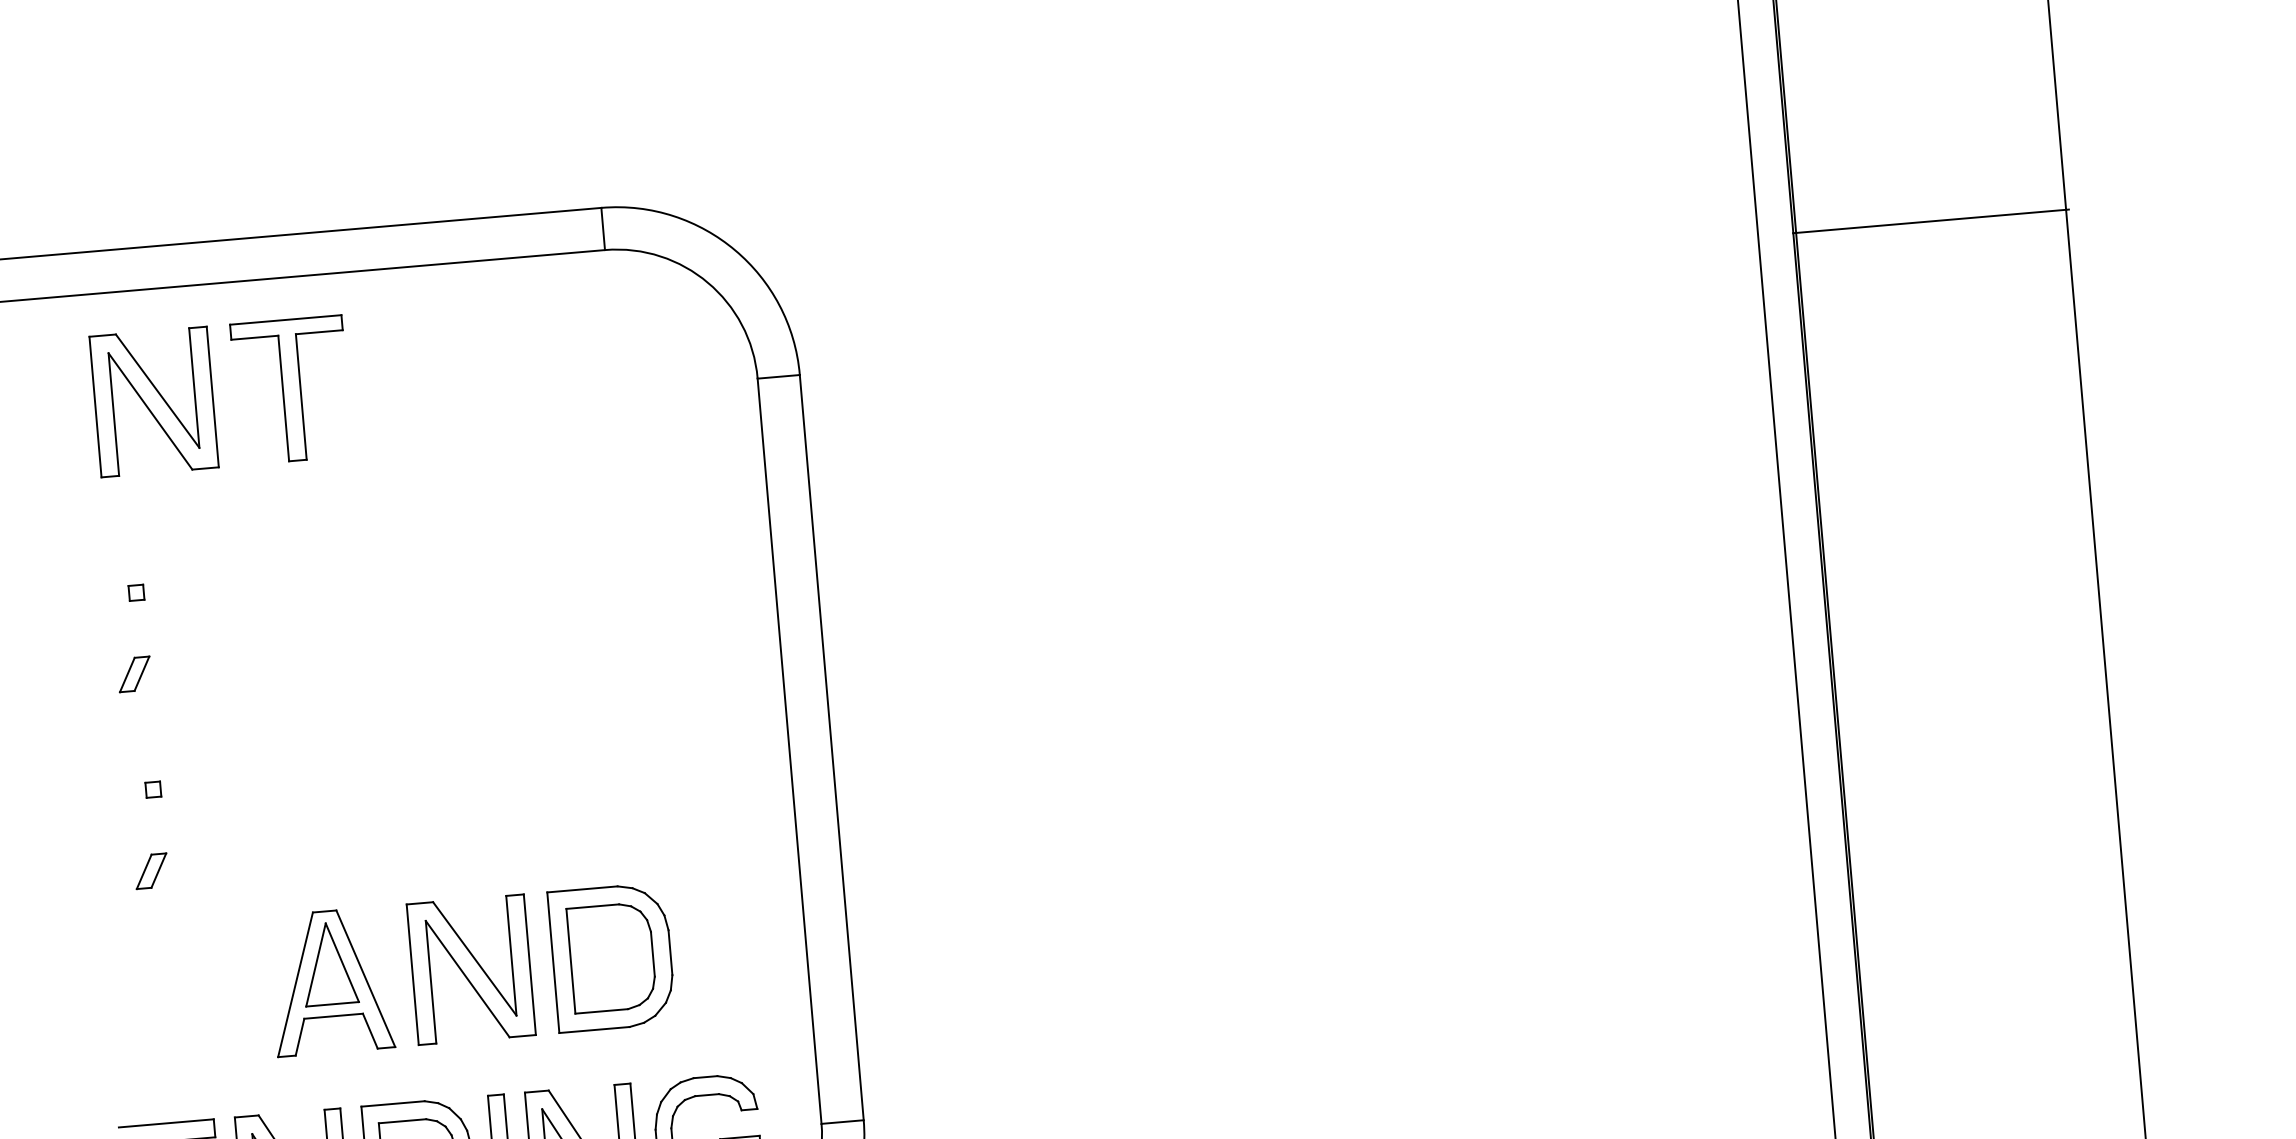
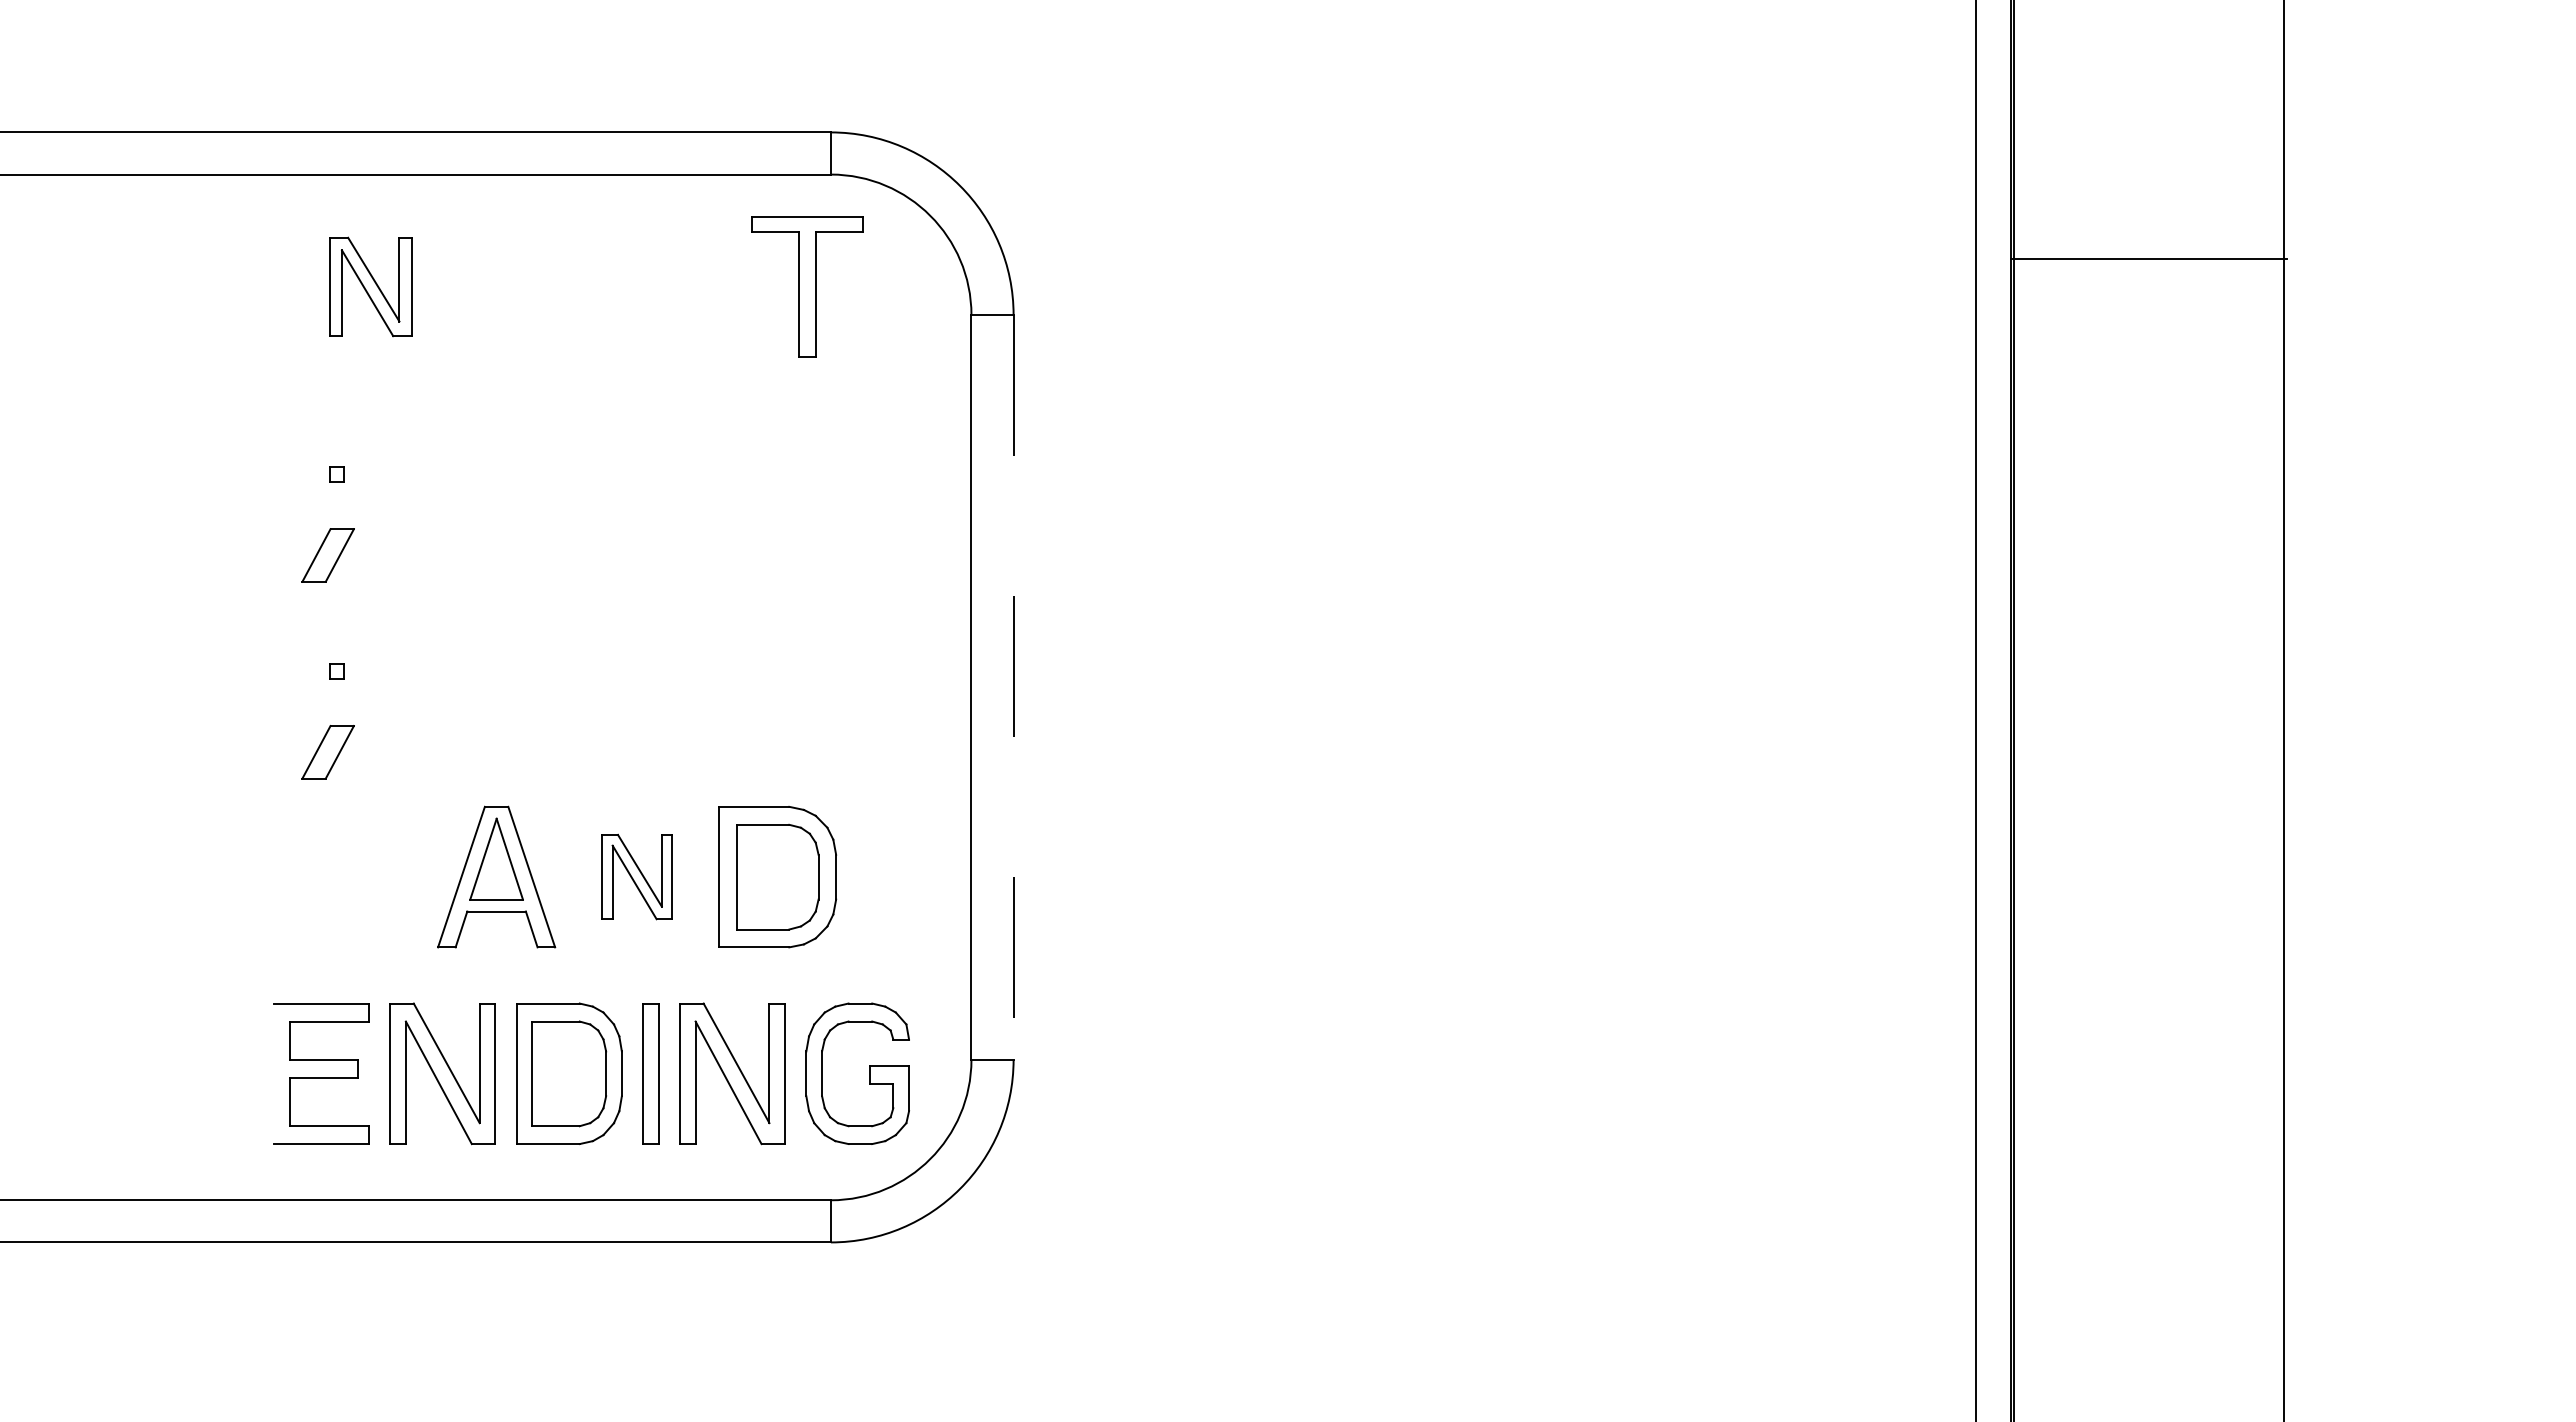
part: (291, 389) -> (807, 286), moved
part: (153, 401) -> (370, 286), size x0.7
part: (134, 674) -> (328, 555), size x1.6
line: (831, 747) -> (1013, 687), solid -> dashed
part: (151, 870) -> (328, 751), size x1.6
part: (471, 969) -> (637, 876), size x0.6

